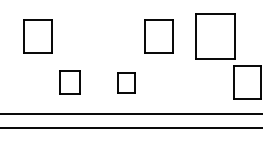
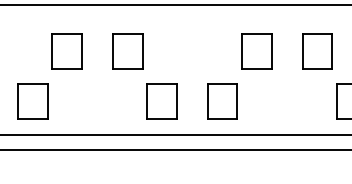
part: (215, 36) -> (317, 51), size x0.71
part: (69, 82) -> (161, 101), size x1.43
part: (126, 82) -> (222, 101), size x1.67

